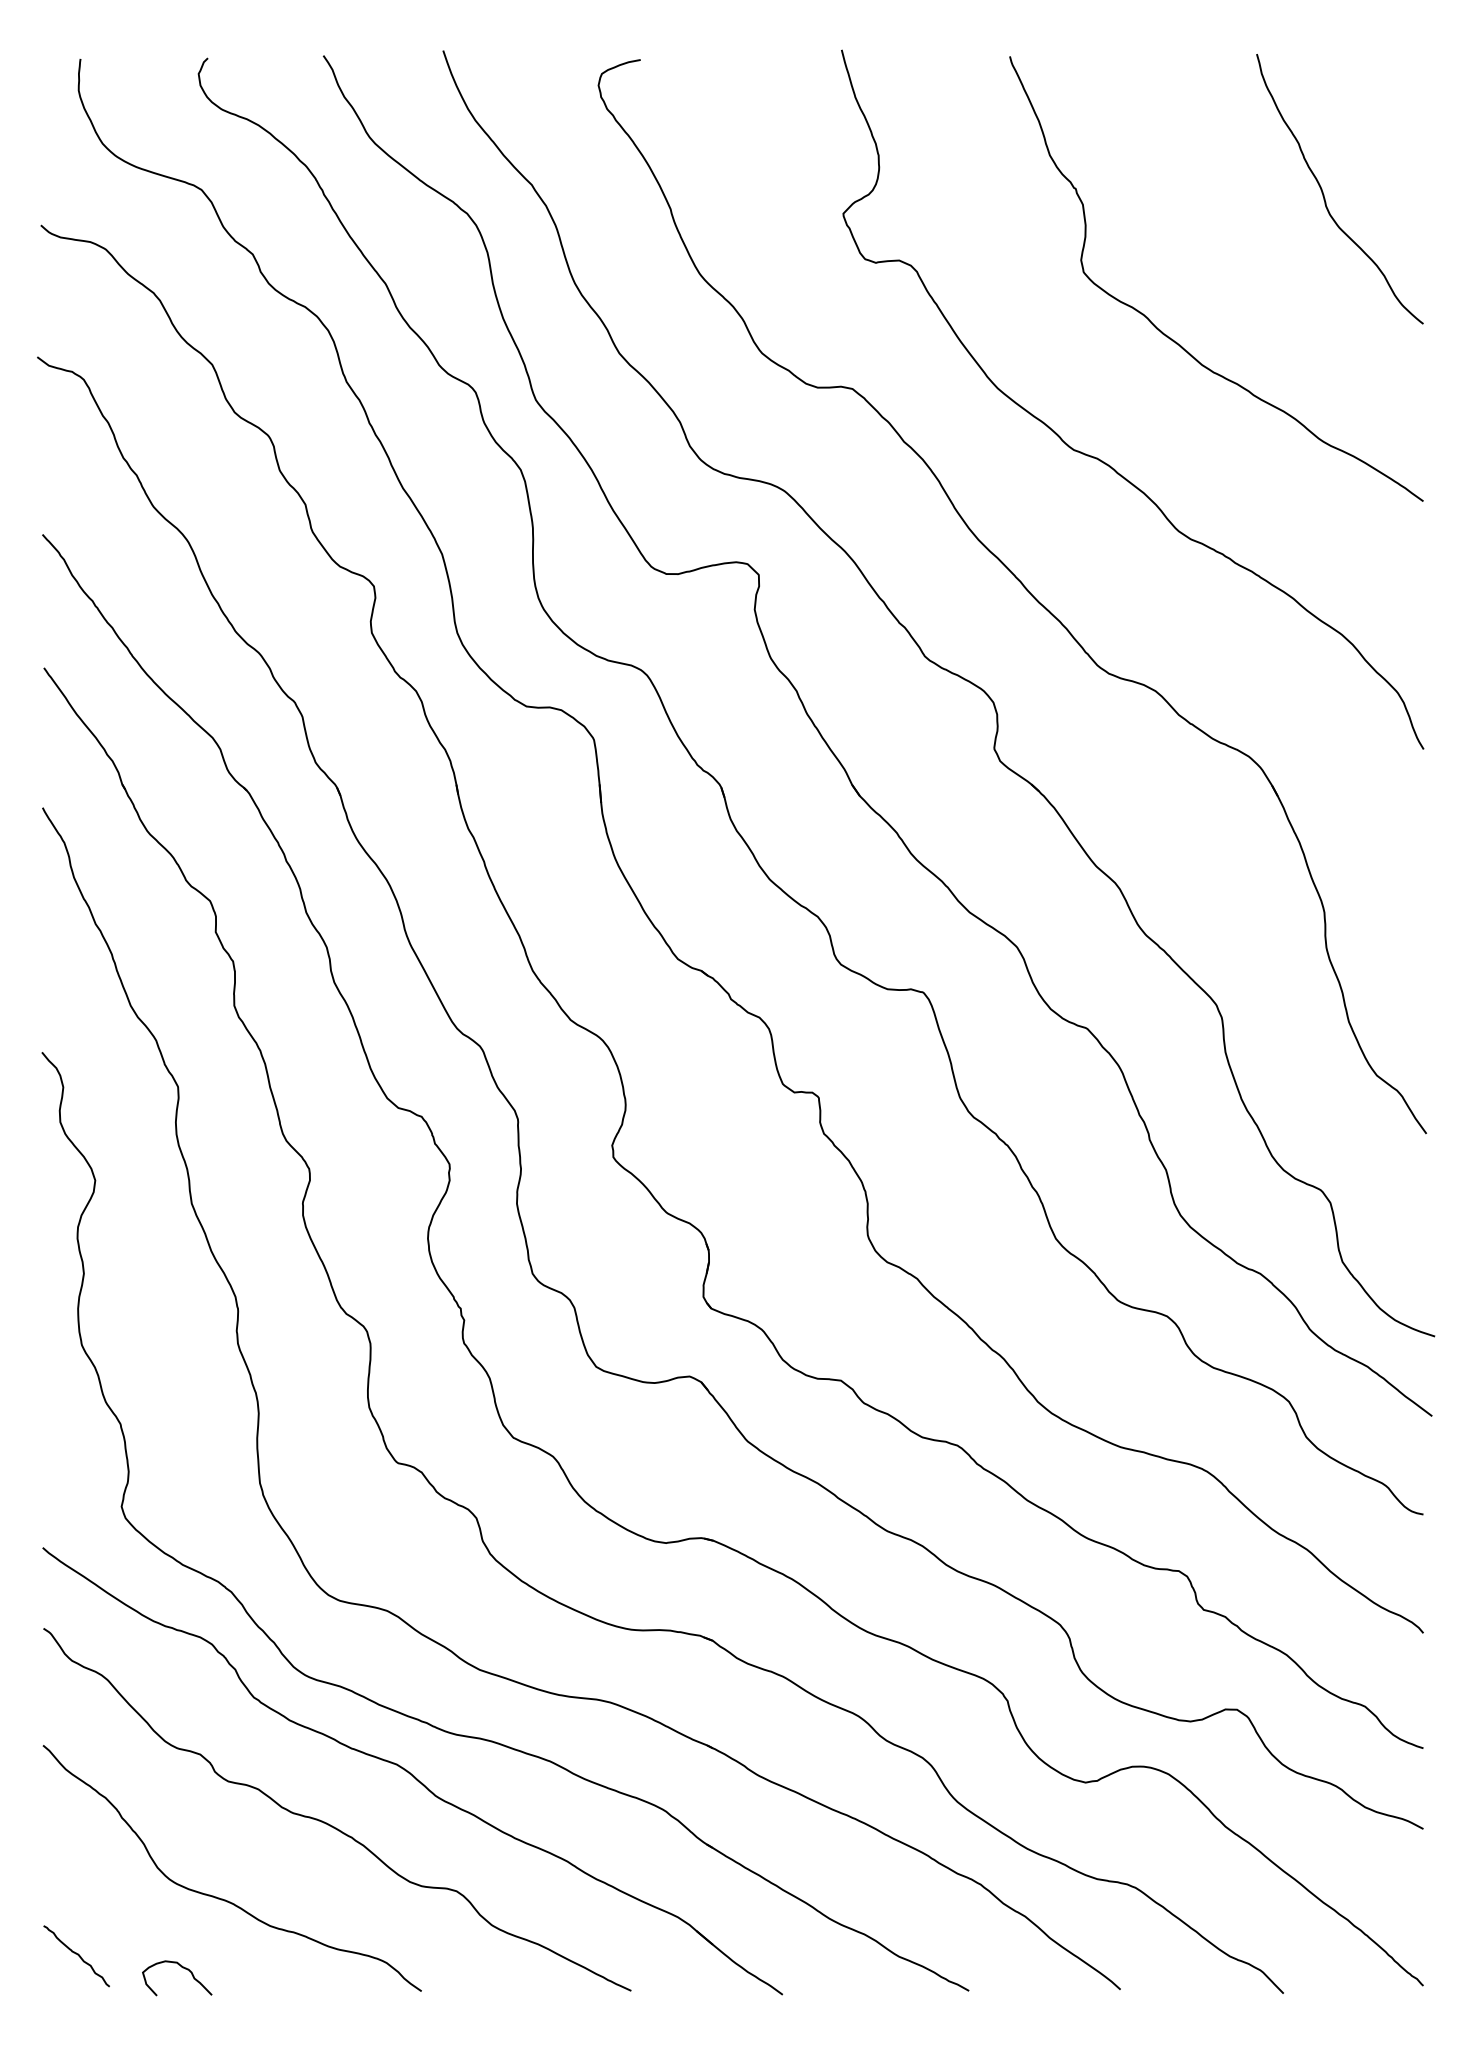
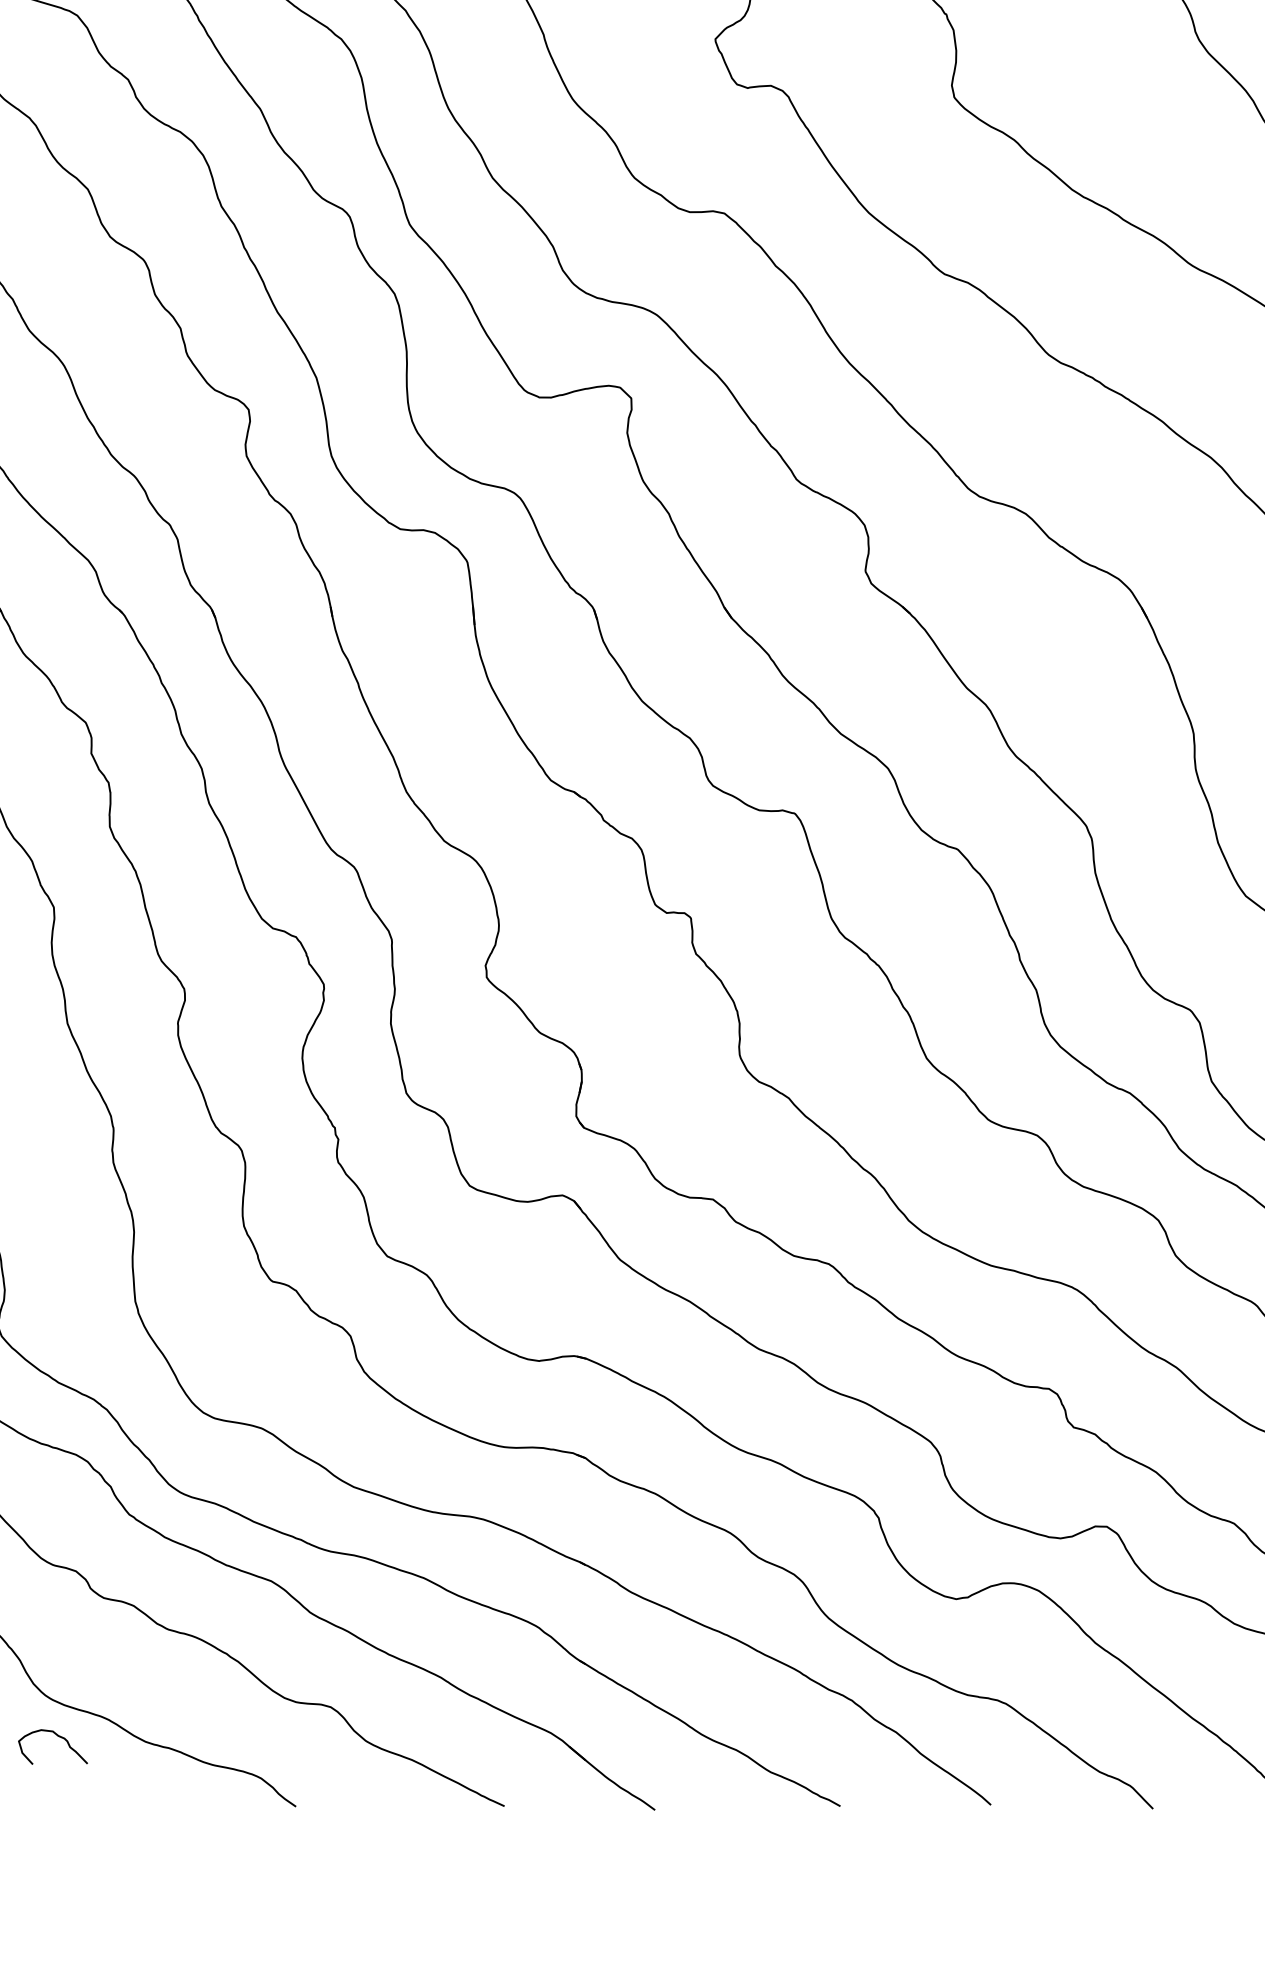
curve: (182, 1968) -> (58, 1737), moved

